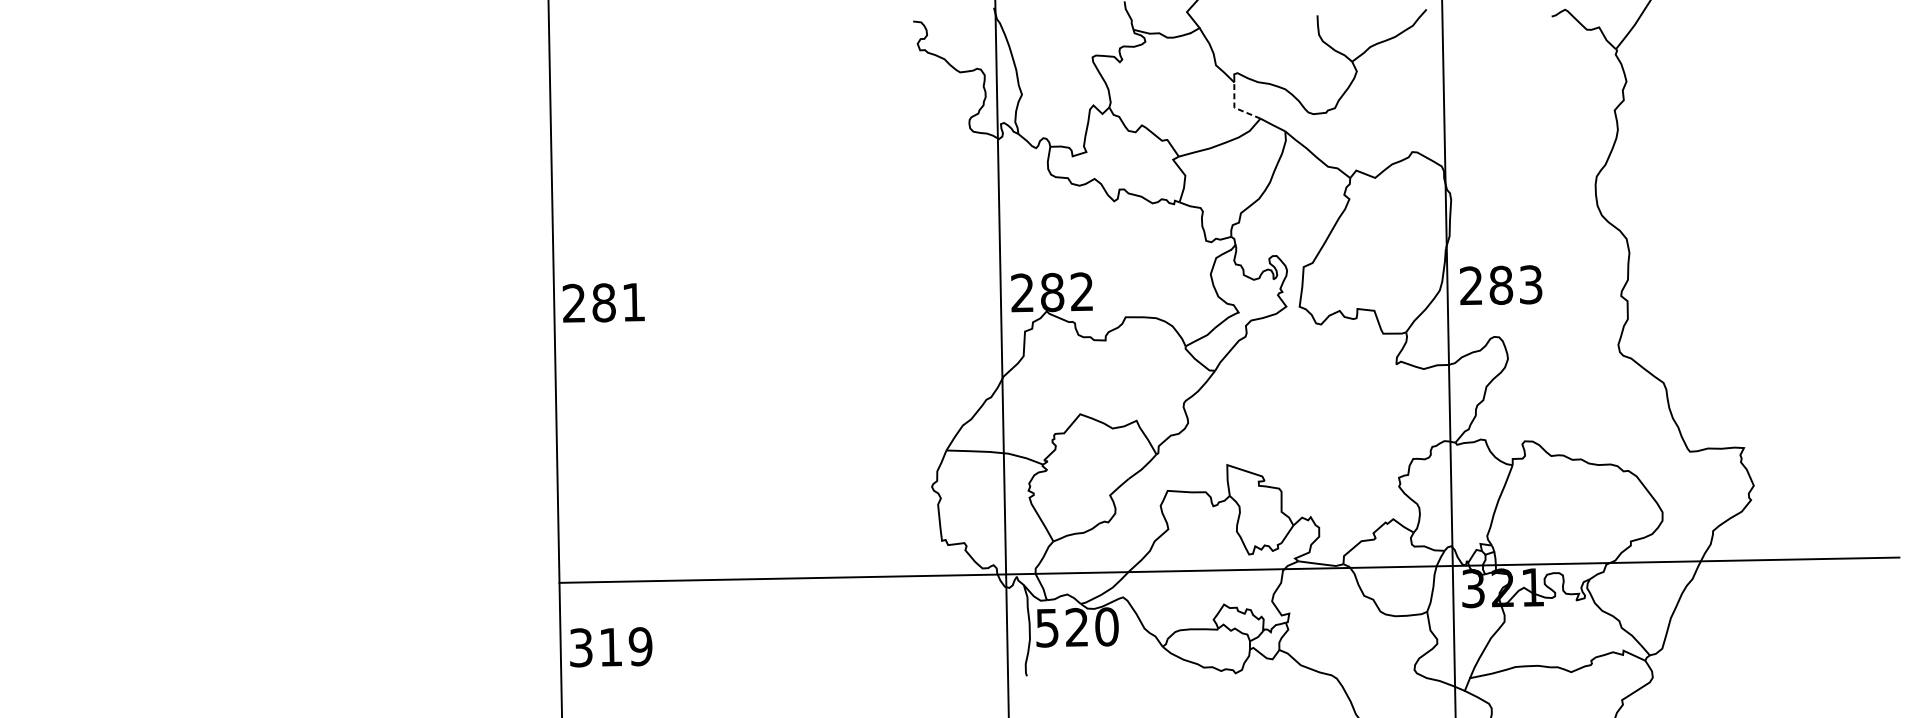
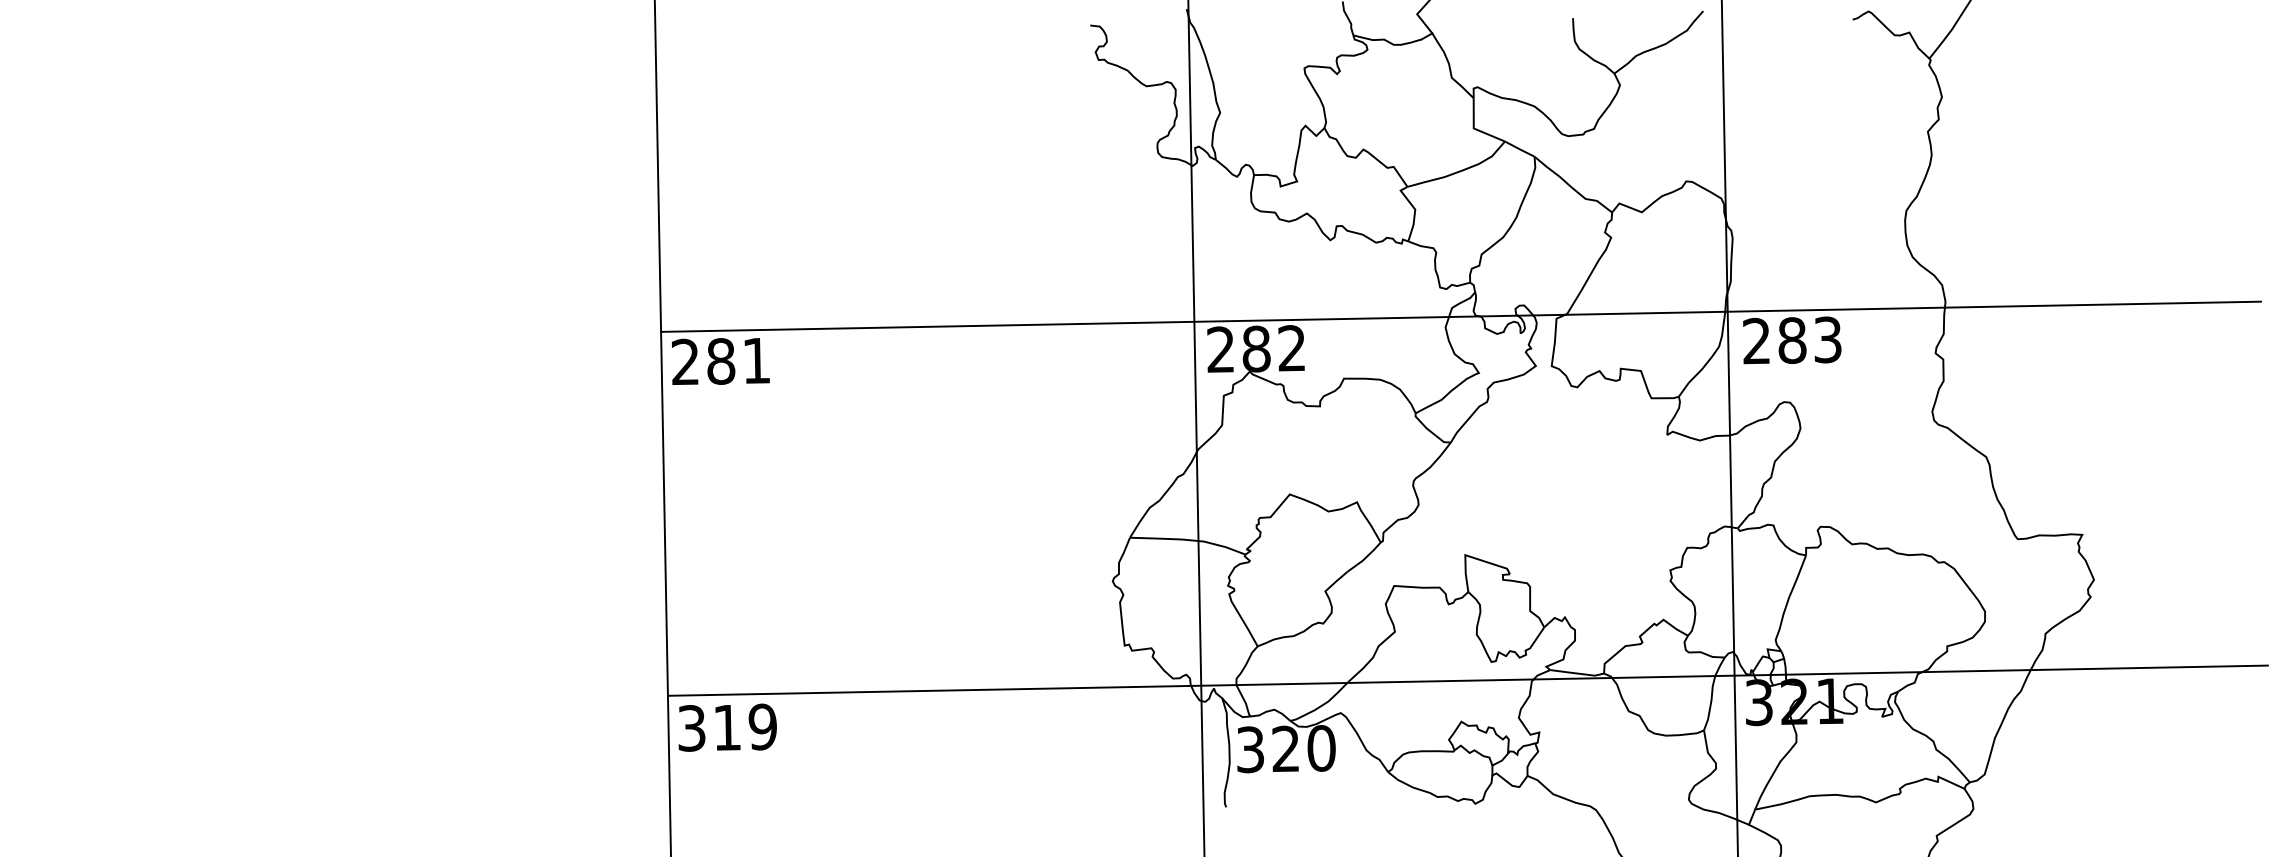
line: (1234, 107) -> (1474, 128), dashed -> solid
line: (1223, 265) -> (1460, 316), added
text: (1047, 627) -> (1250, 749), 520 -> 320
text: (611, 647) -> (727, 727), moved

